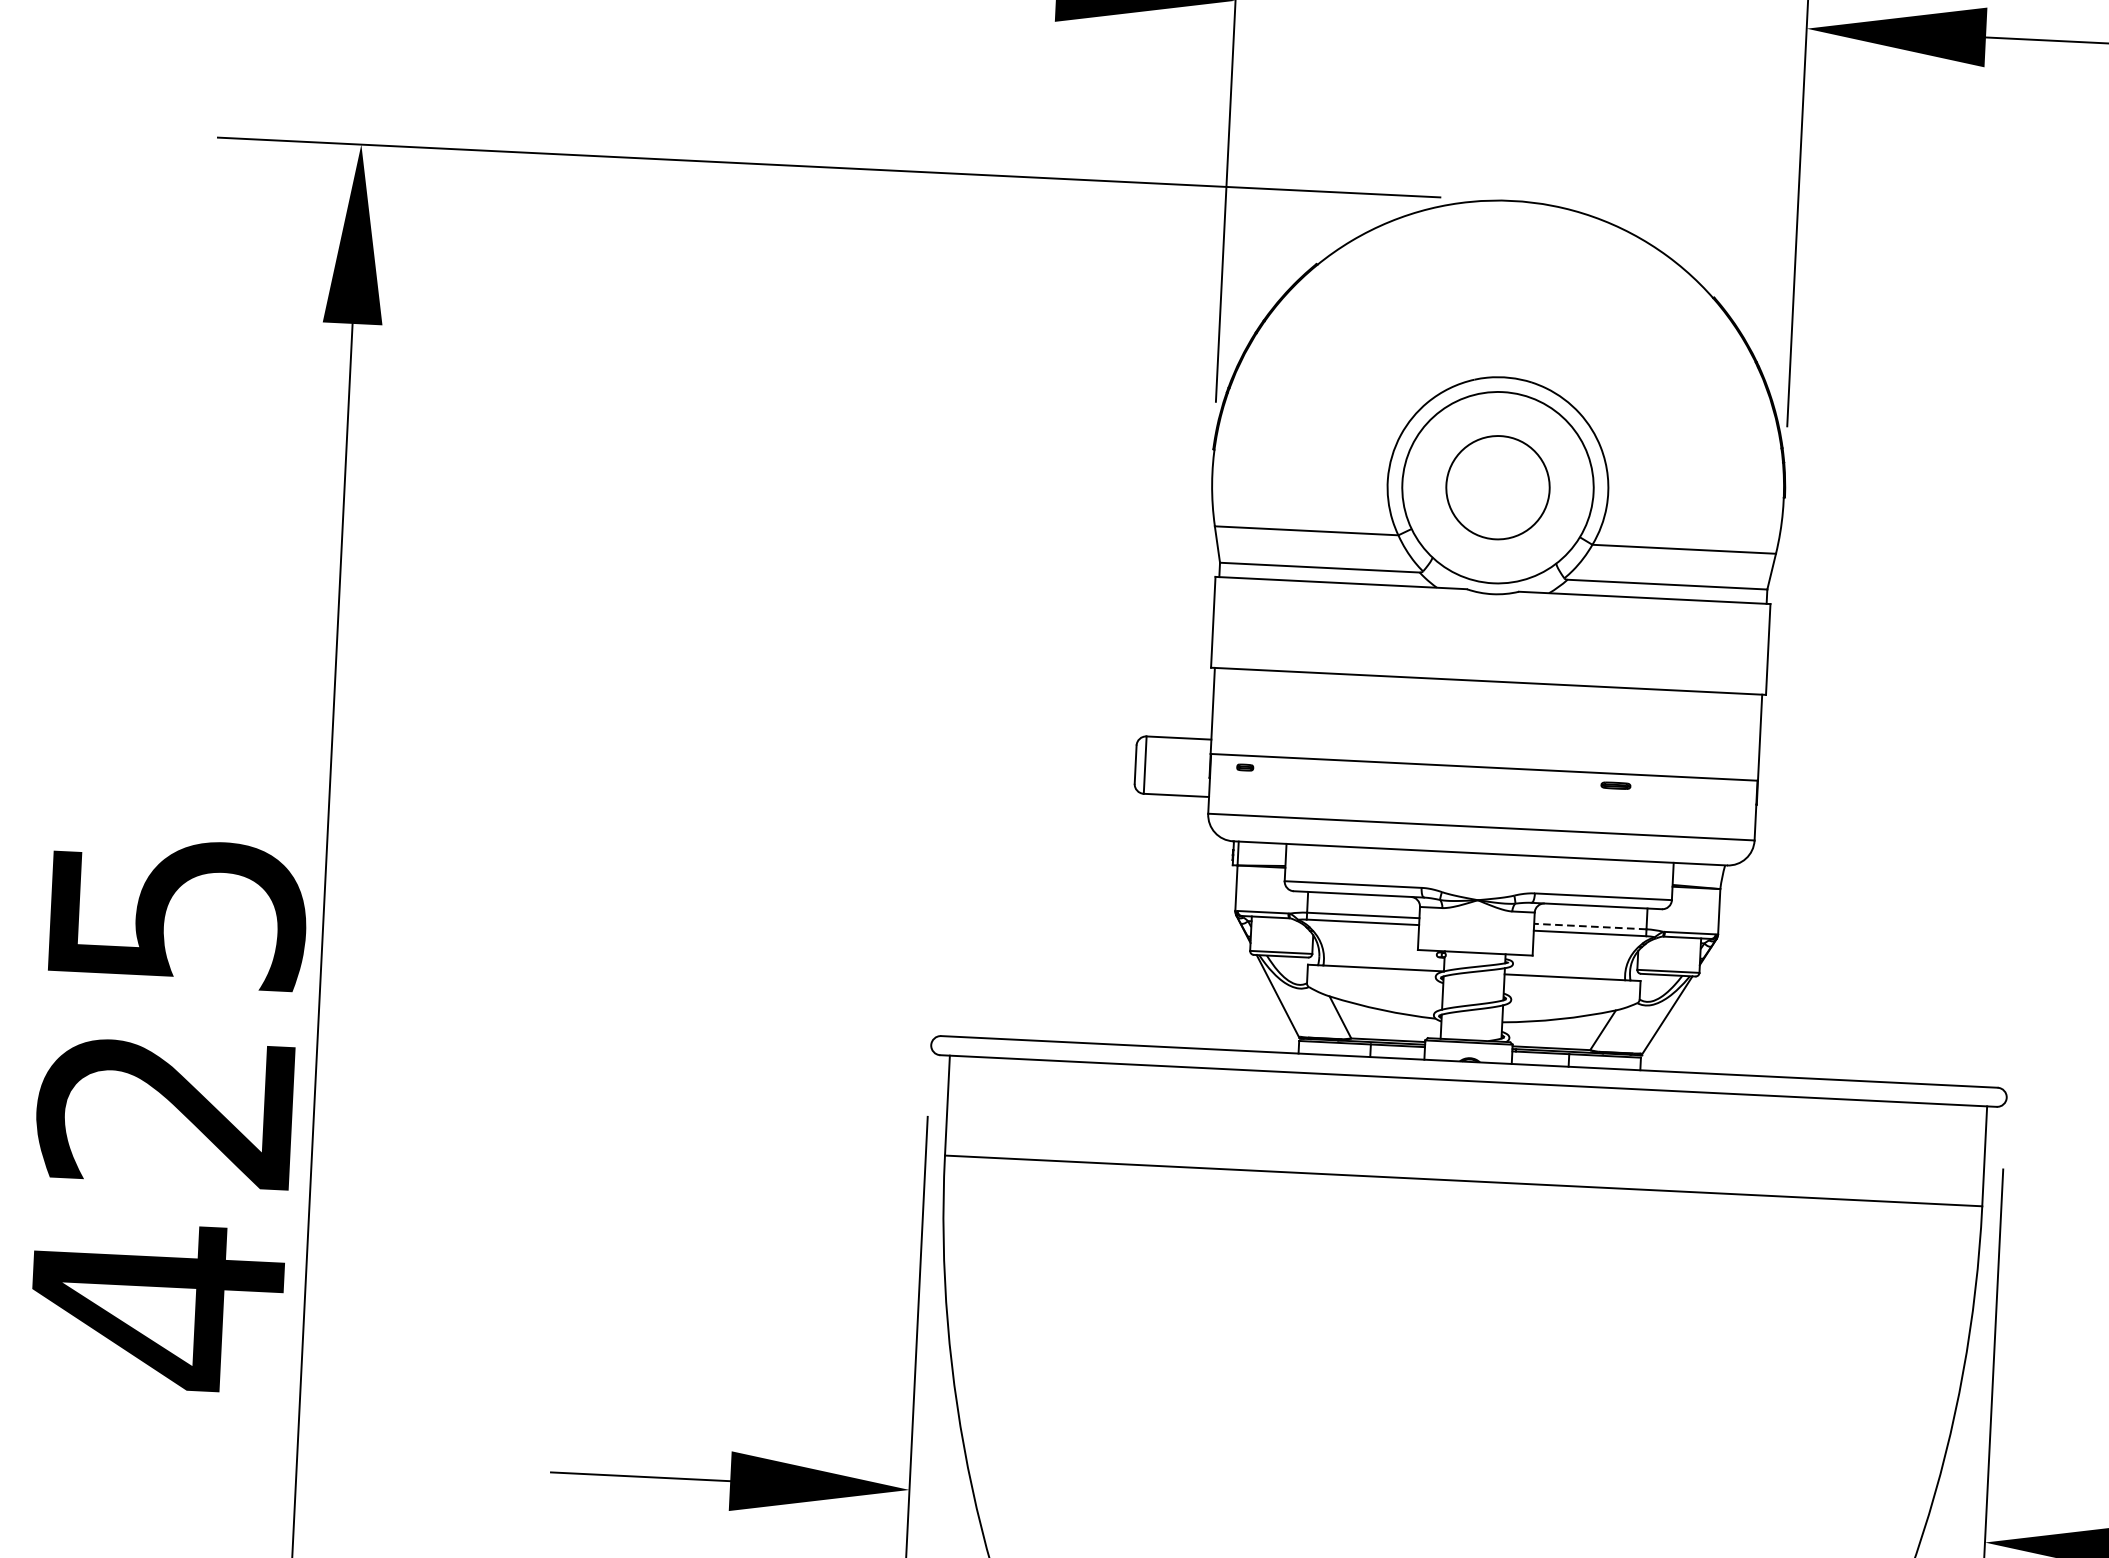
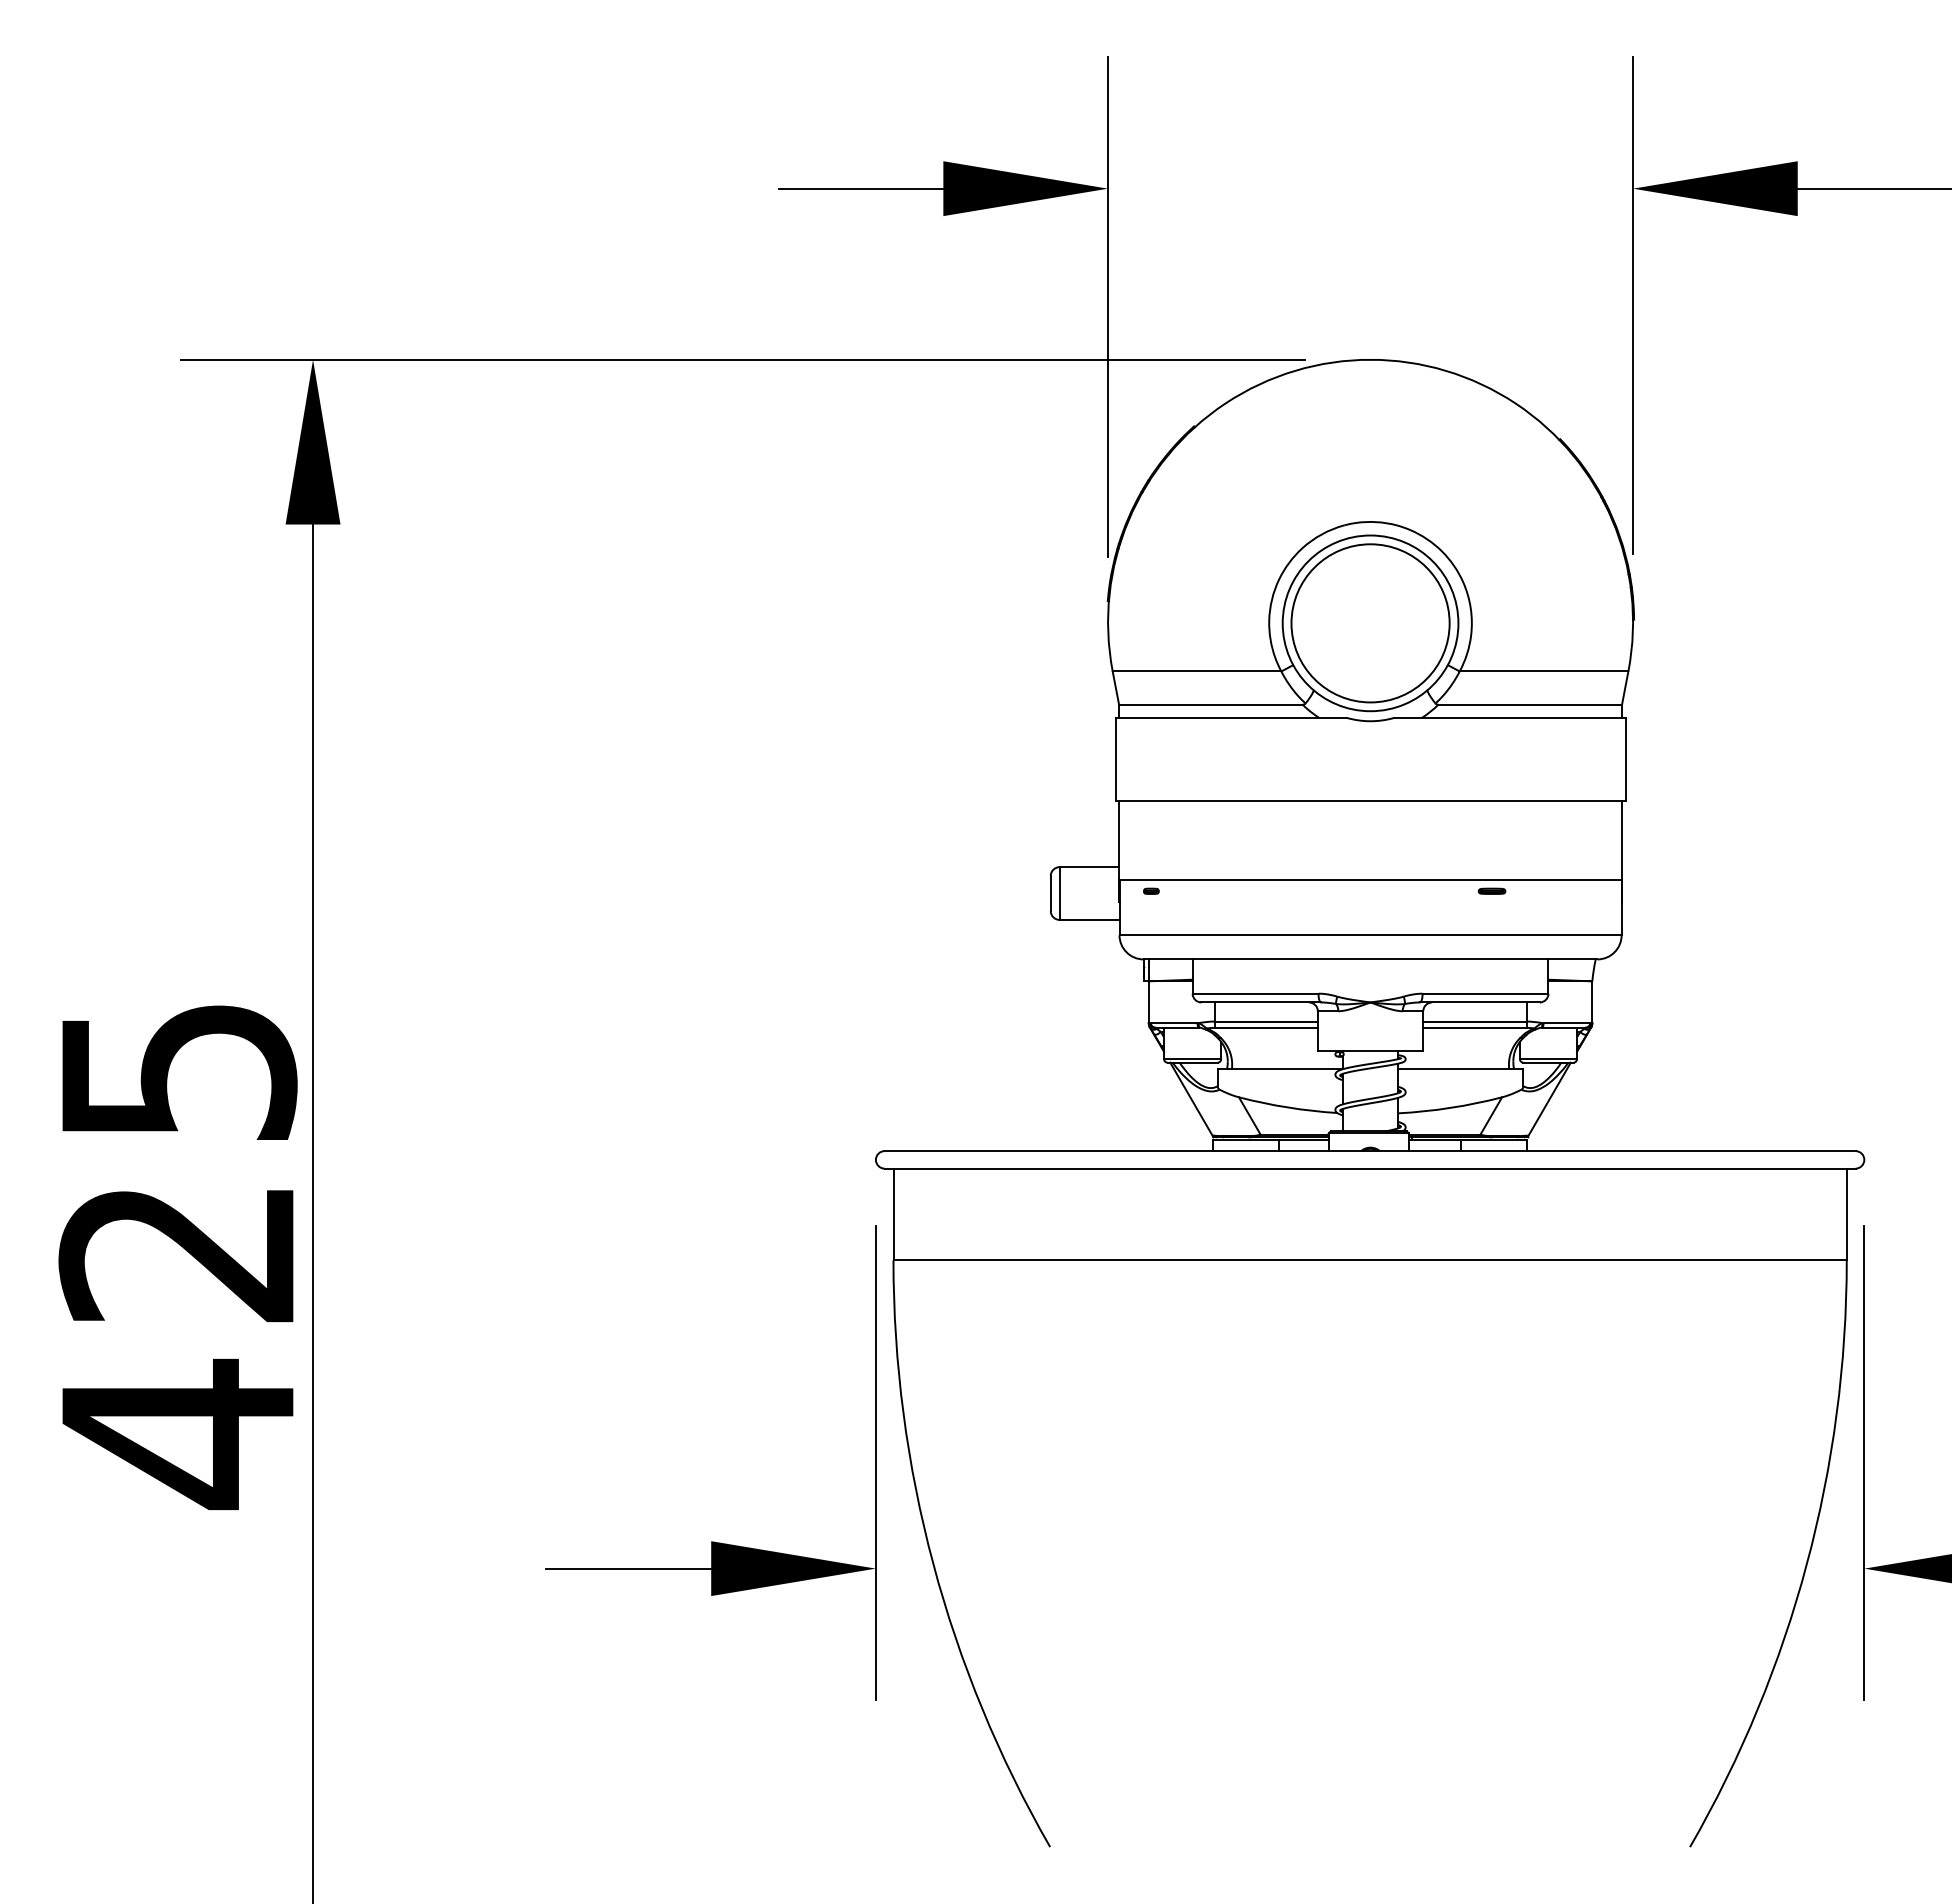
circle: (1497, 487) -> (1370, 623), size x1.67
line: (1589, 926) -> (1474, 1021), dashed -> solid

